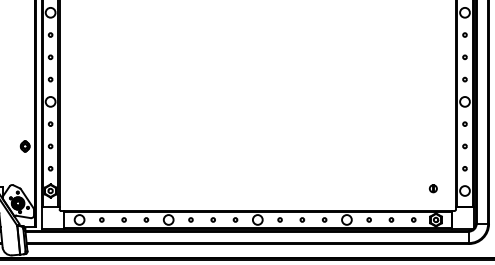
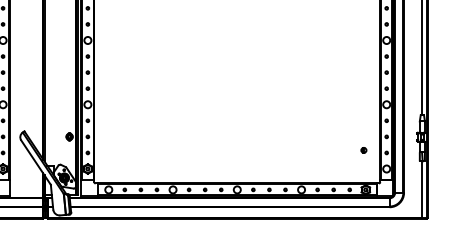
part: (432, 188) -> (363, 150), moved

